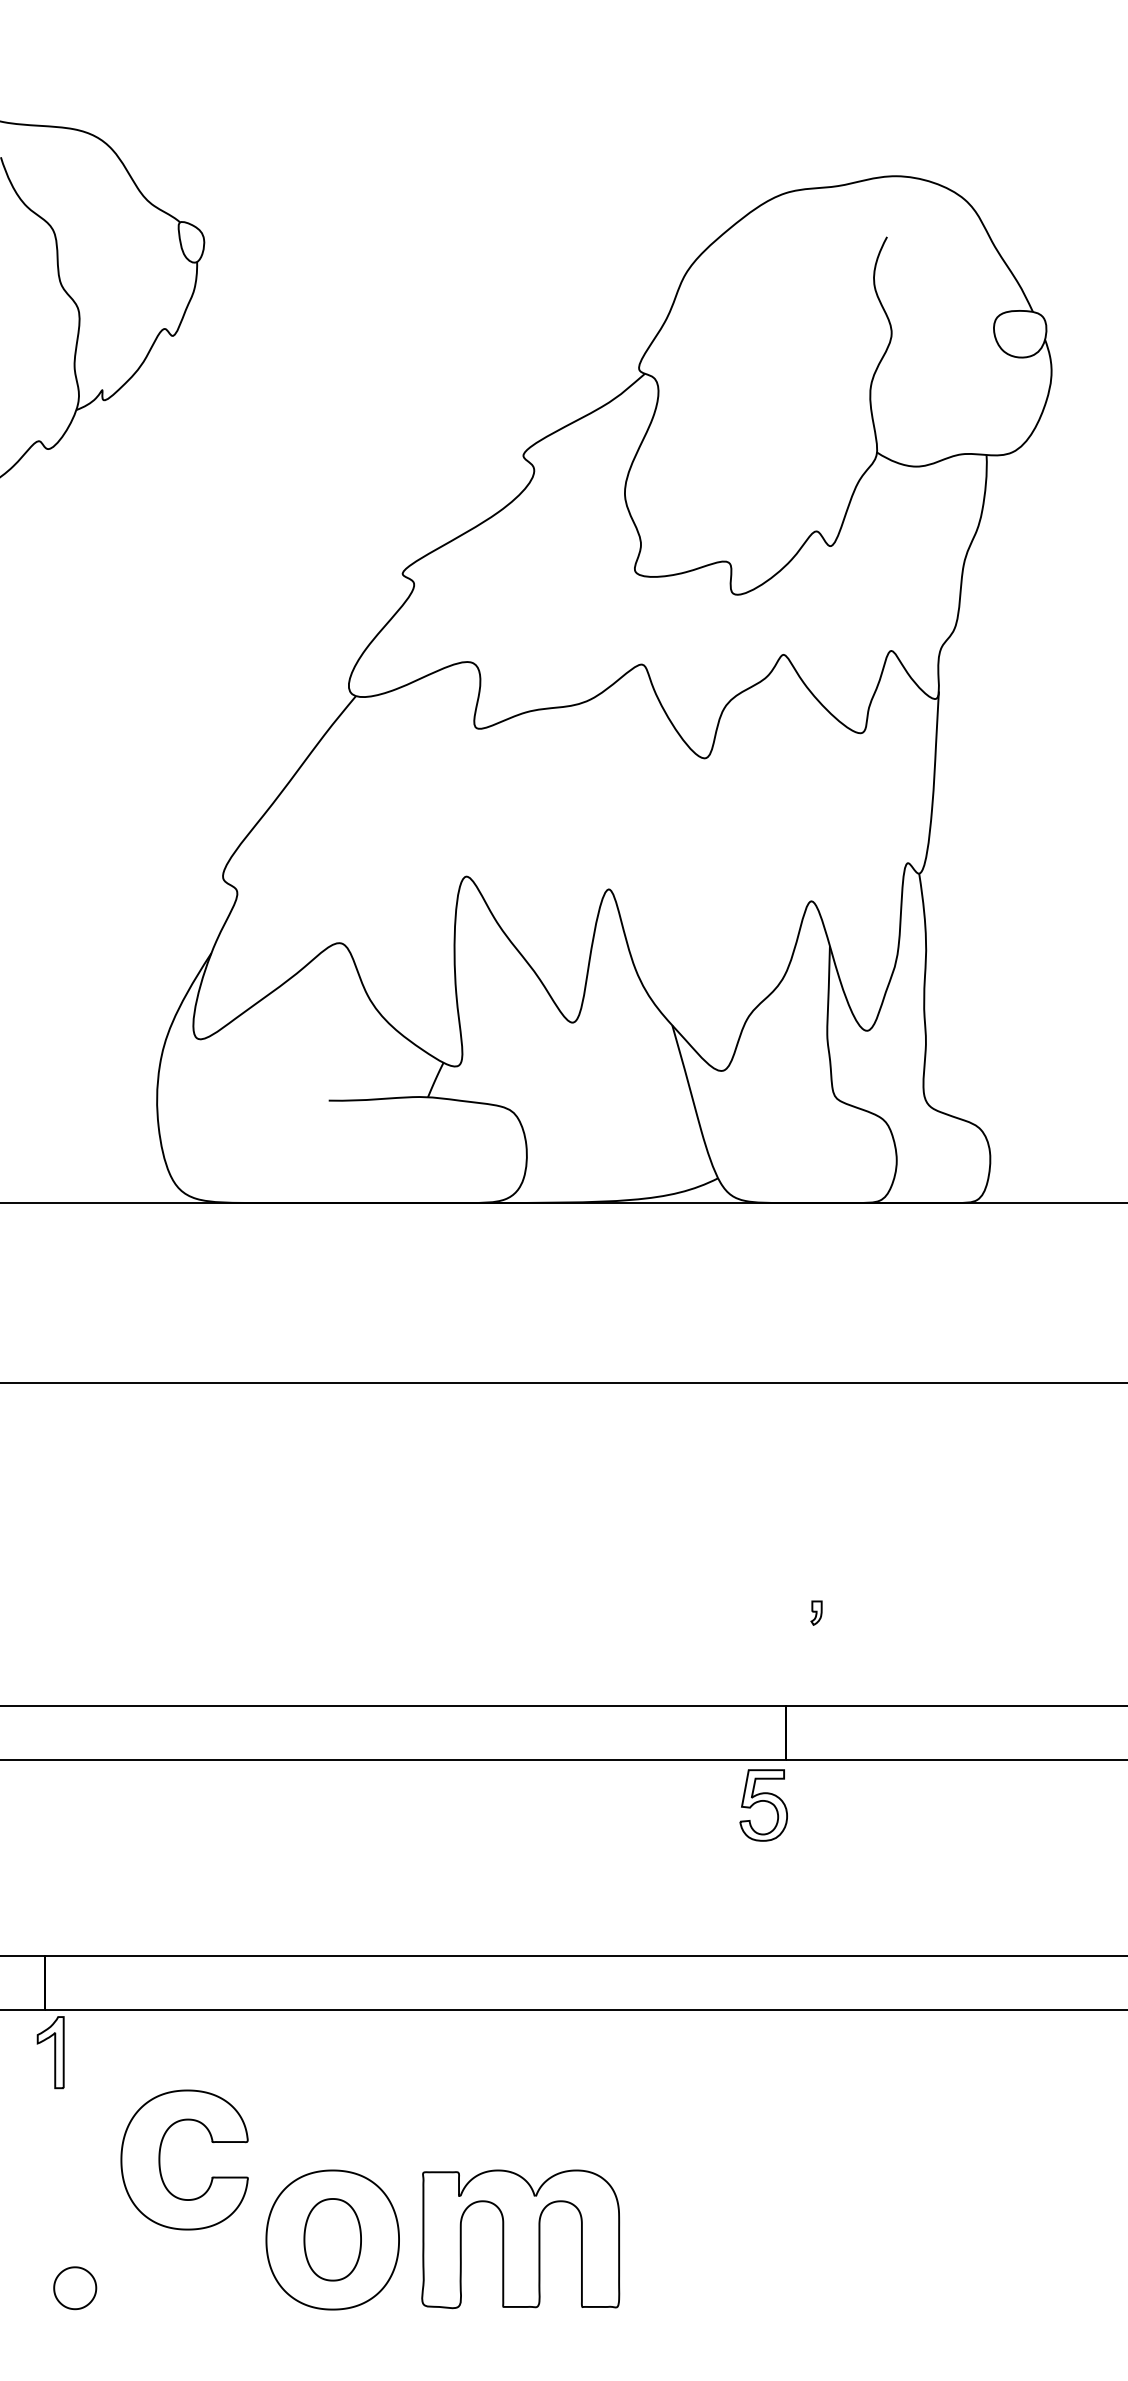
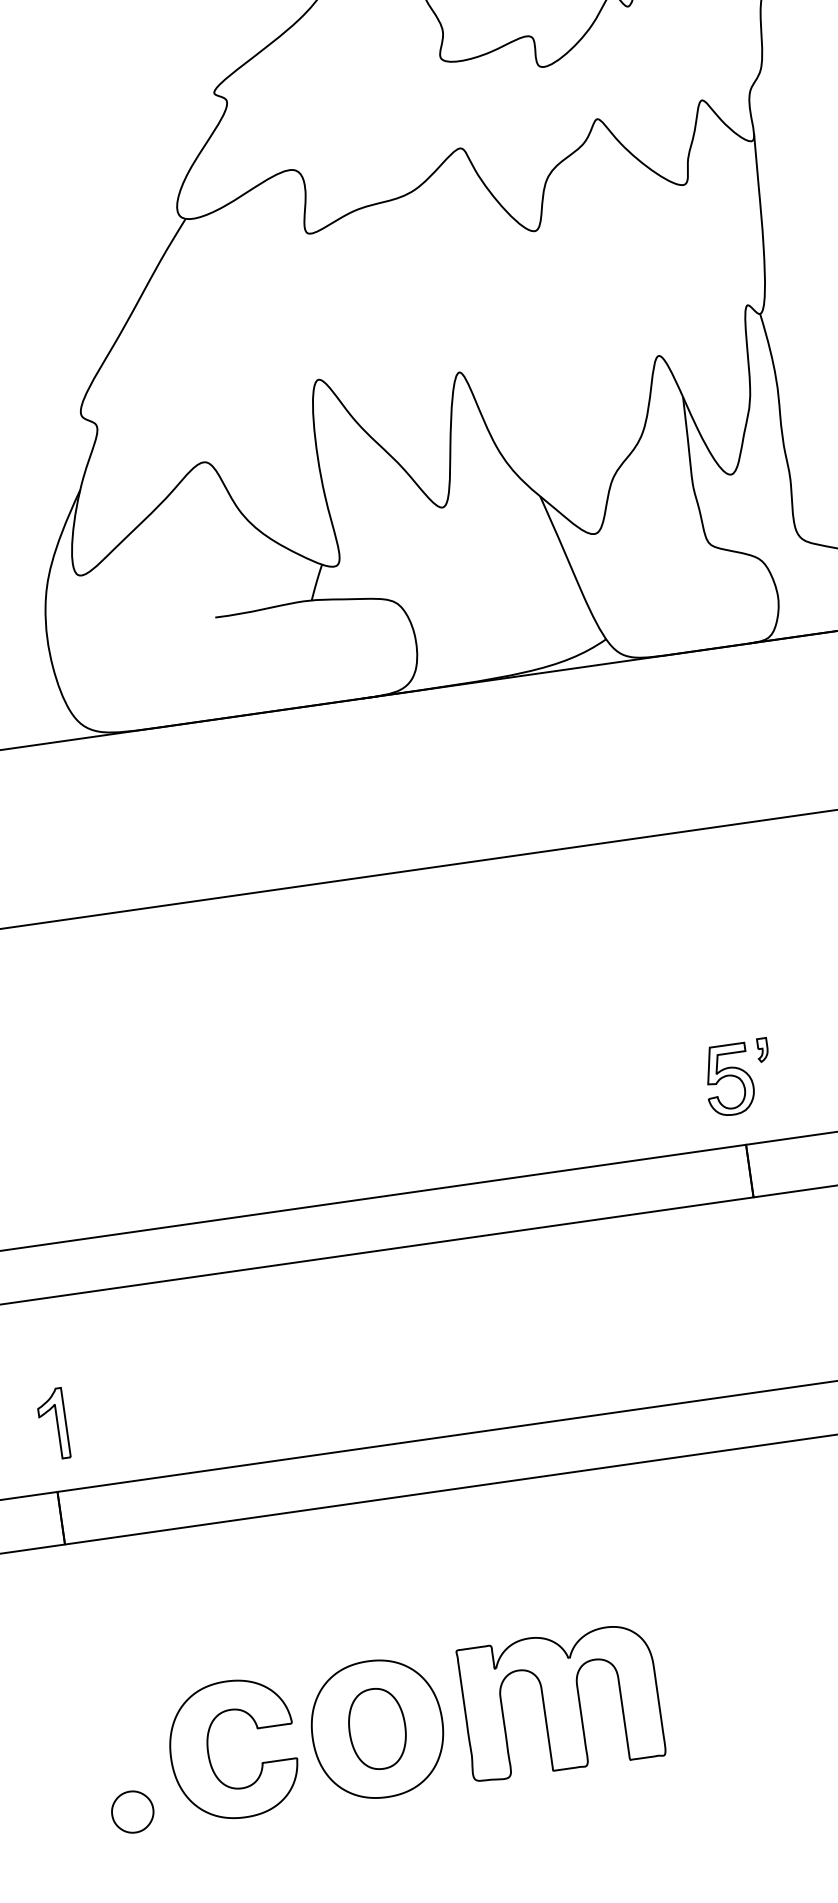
part: (763, 1805) -> (729, 1080), moved
part: (50, 2052) -> (52, 1424), moved
part: (160, 2159) -> (209, 1752), moved

